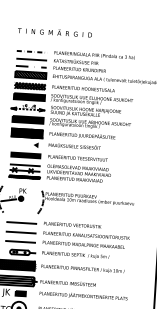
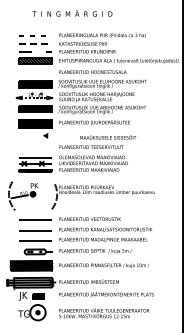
text: (55, 32) -> (72, 13), moved
line: (31, 59) -> (35, 44), solid -> dashed
hatch: (29, 85) -> (34, 72), removed
text: (75, 146) -> (108, 137), moved
fill: (25, 155) -> (34, 147), removed

